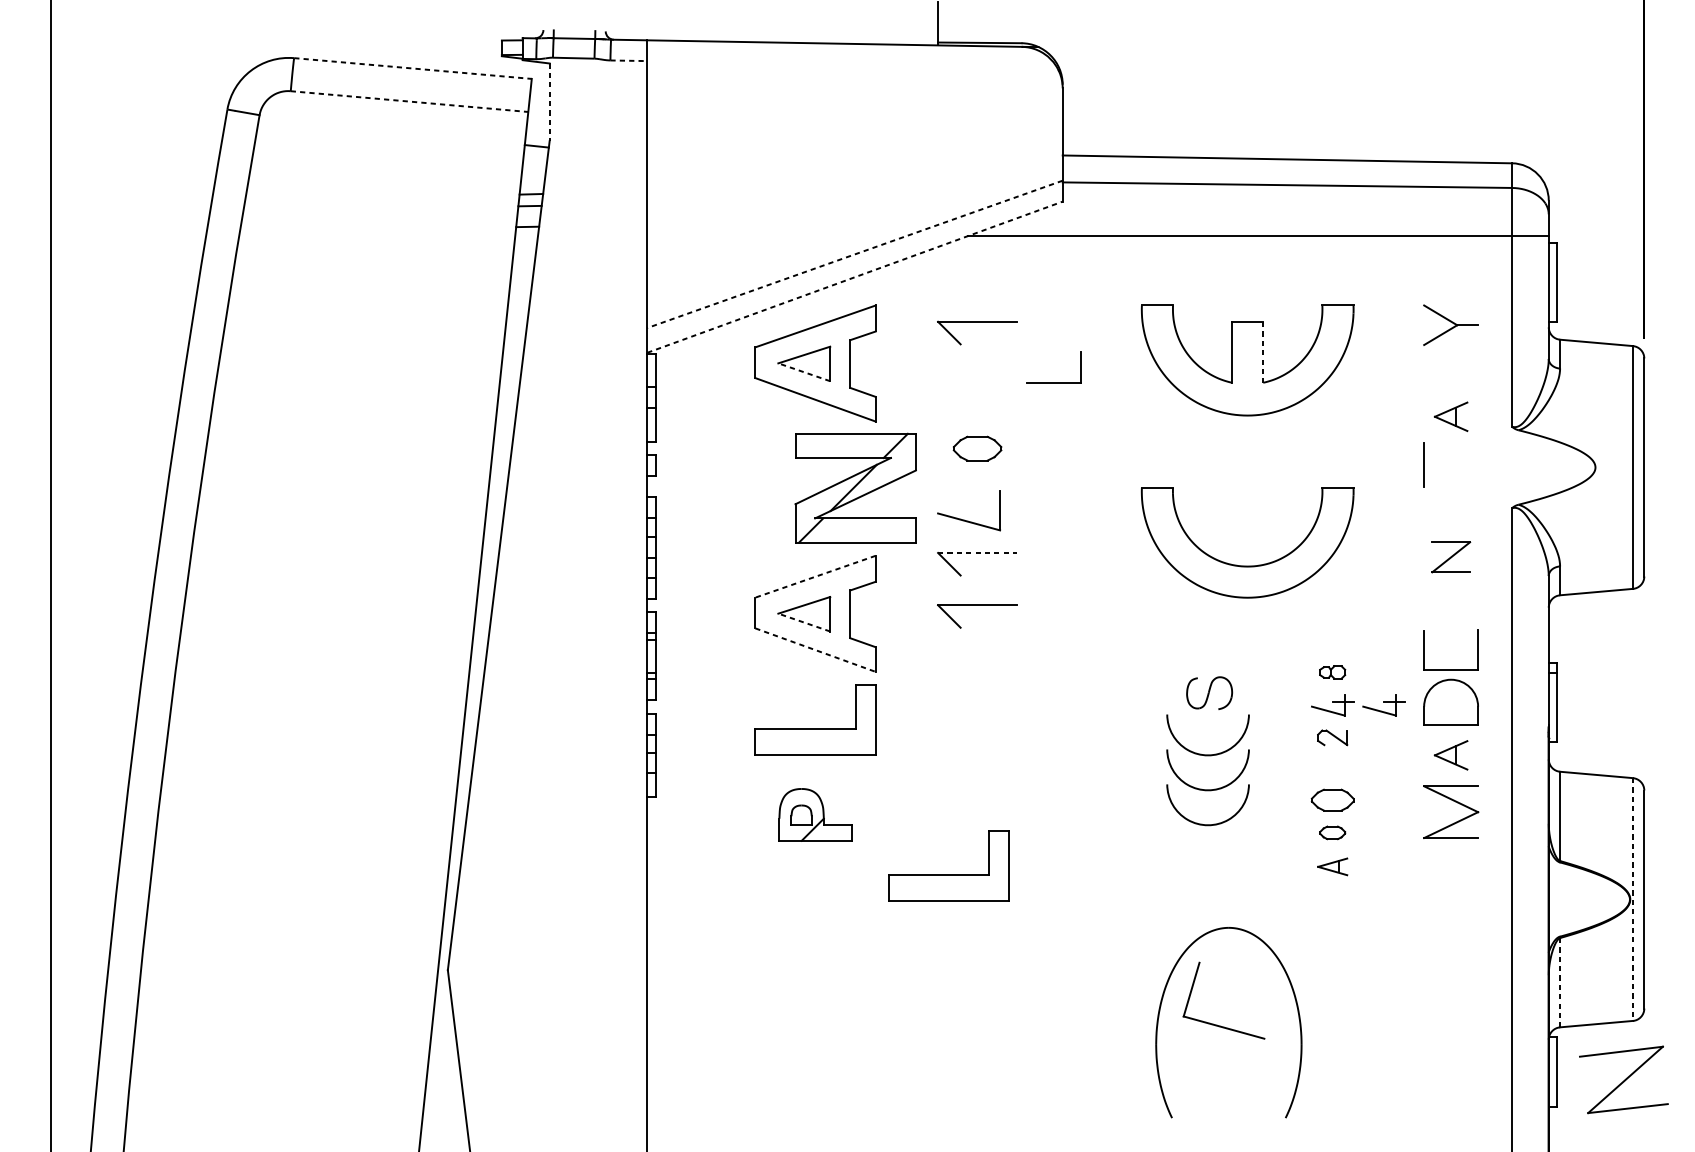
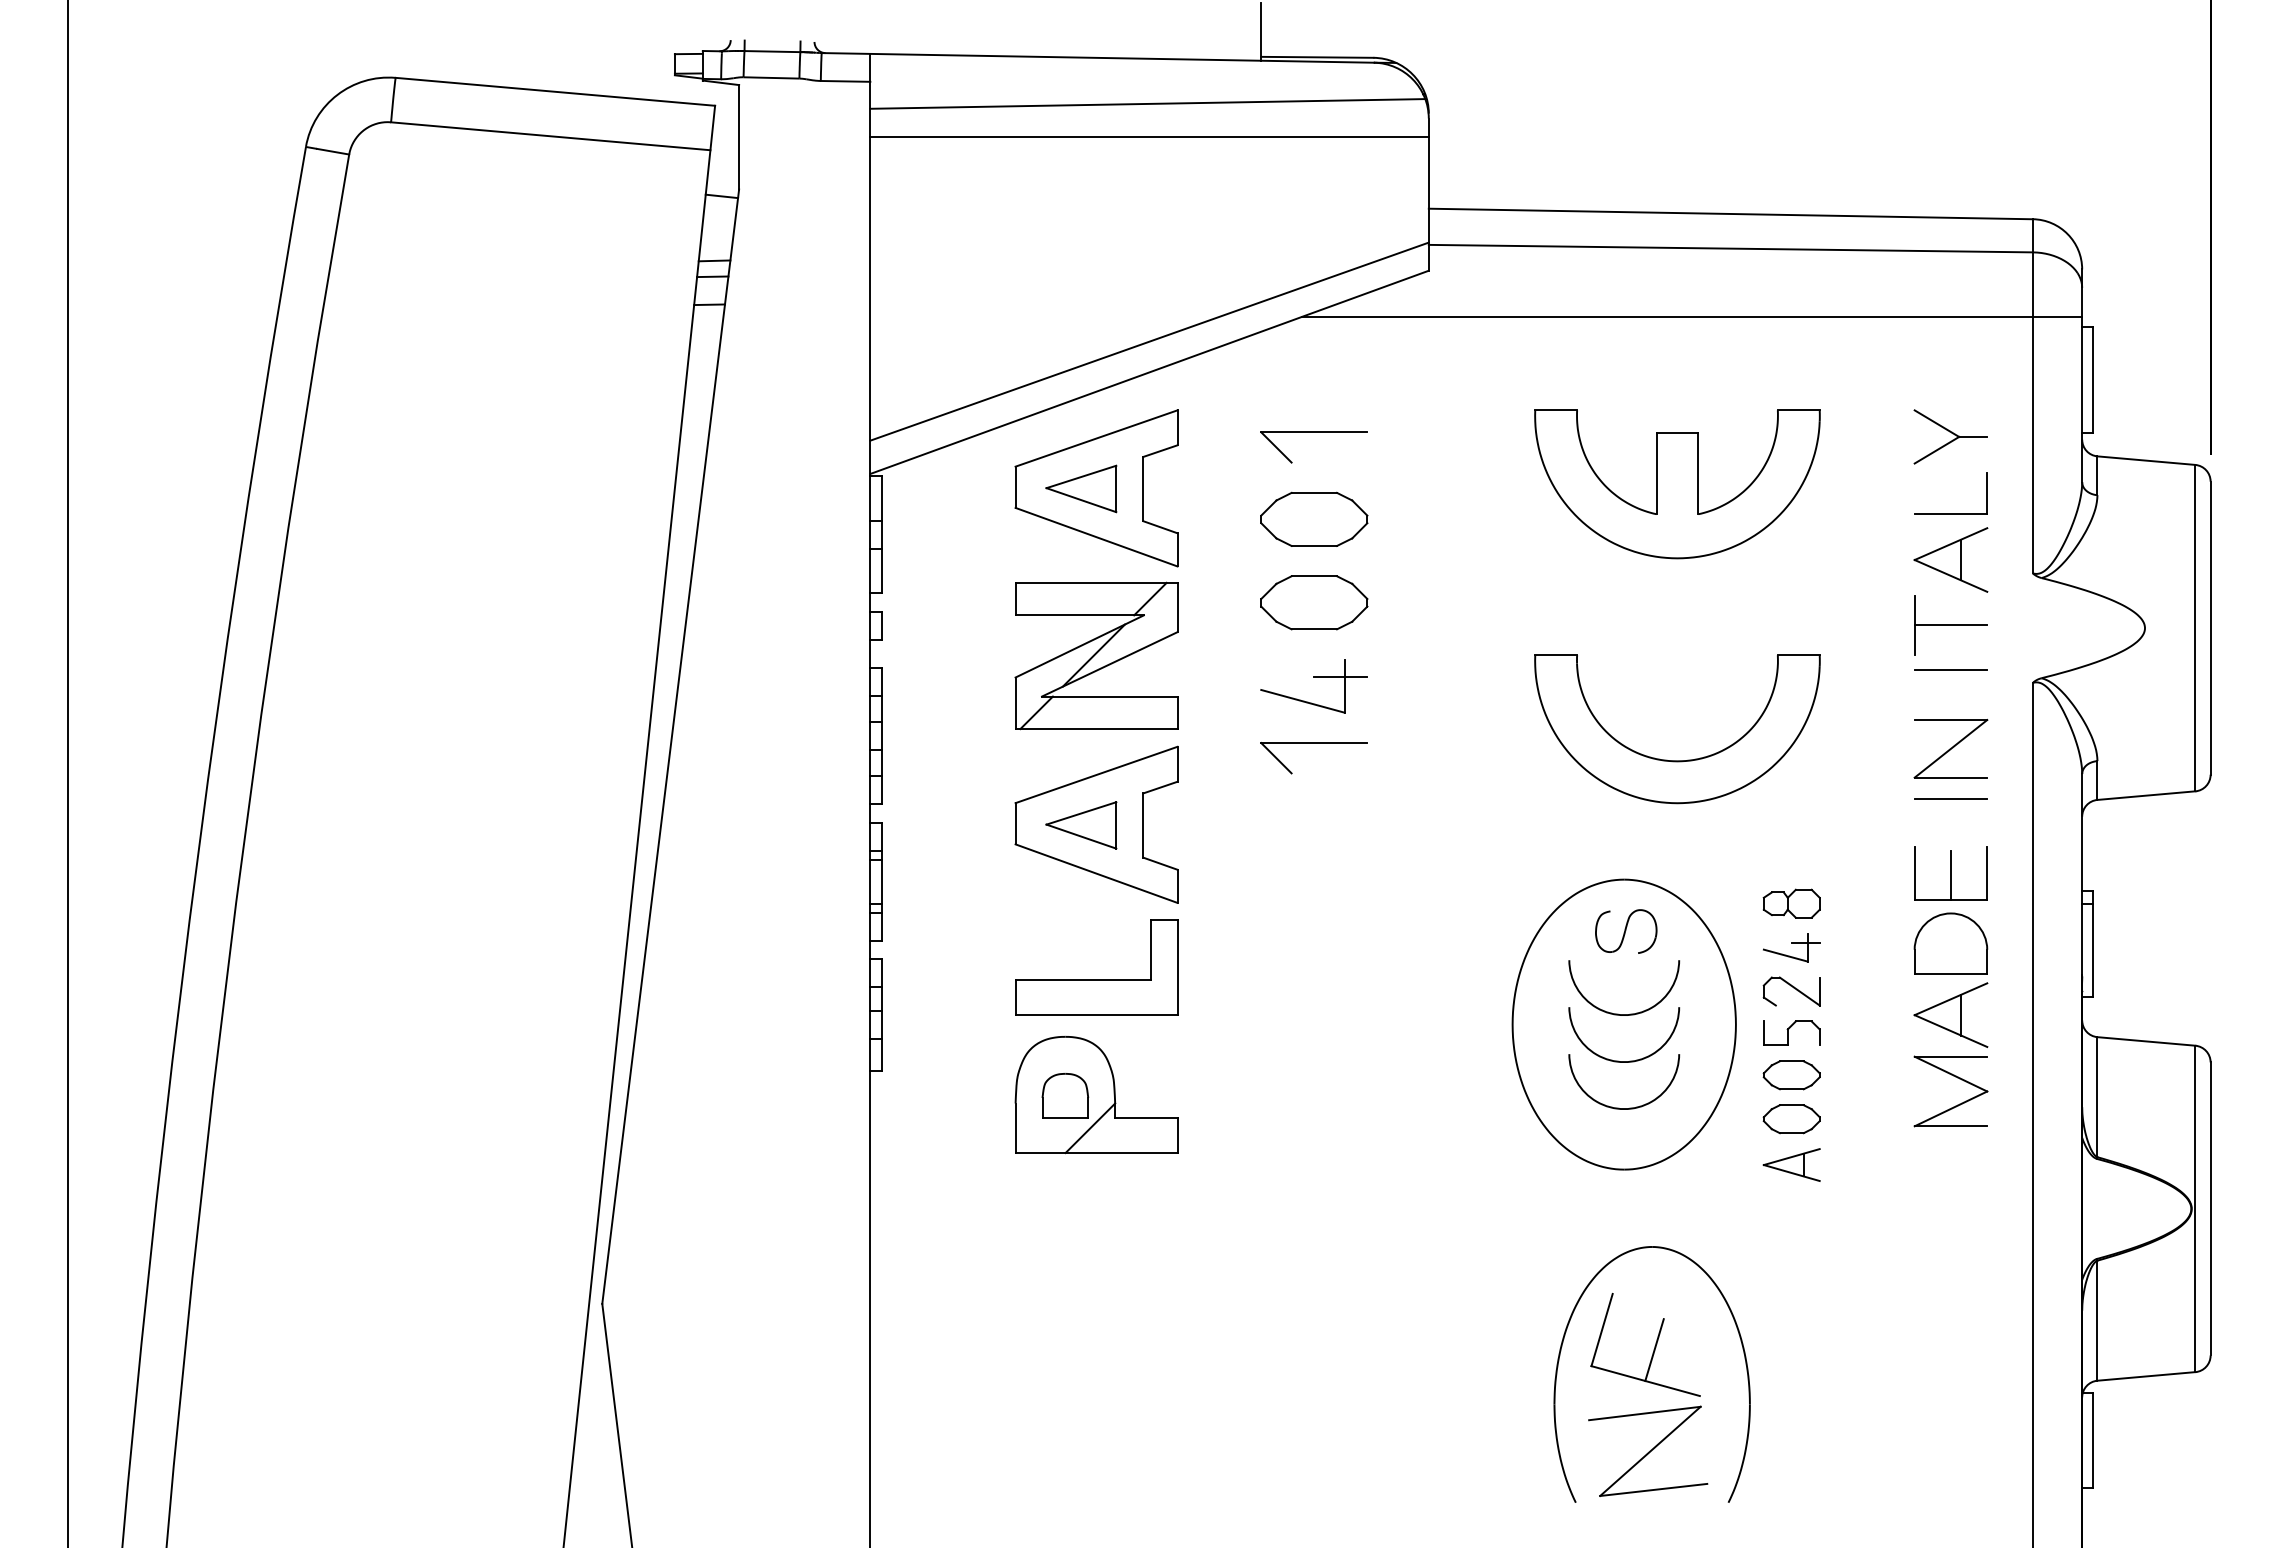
line: (628, 60) -> (845, 81), dashed -> solid
line: (413, 68) -> (555, 91), dashed -> solid
line: (853, 77) -> (1147, 103), added
line: (410, 101) -> (551, 136), dashed -> solid
line: (854, 101) -> (1149, 136), added
line: (549, 102) -> (739, 137), dashed -> solid
line: (854, 254) -> (1149, 341), dashed -> solid
line: (855, 277) -> (1150, 372), dashed -> solid
line: (1263, 352) -> (1698, 473), dashed -> solid
line: (804, 372) -> (1081, 500), dashed -> solid
part: (1053, 382) -> (1950, 513), moved
part: (977, 385) -> (1314, 518), added
part: (1450, 416) -> (1950, 559), size x1.67
part: (977, 448) -> (1314, 602), size x1.67
line: (1450, 465) -> (1950, 625), added
part: (855, 487) -> (1096, 655), moved
line: (1450, 499) -> (1950, 670), added
line: (997, 504) -> (1340, 677), added
line: (977, 553) -> (1314, 743), dashed -> solid
part: (1450, 557) -> (1950, 748), size x1.43
line: (815, 576) -> (1096, 774), dashed -> solid
line: (1450, 594) -> (1950, 799), added
part: (976, 605) -> (1313, 813), removed
line: (804, 622) -> (1081, 836), dashed -> solid
line: (816, 650) -> (1097, 873), dashed -> solid
line: (1450, 651) -> (1950, 875), added
part: (1332, 672) -> (1791, 903), size x1.67
part: (1383, 705) -> (1860, 947), removed
part: (1332, 737) -> (1791, 991), size x1.43
part: (1450, 754) -> (1950, 1014), size x1.67
part: (1207, 762) -> (1623, 1024), added
part: (1332, 768) -> (1791, 1032), added
part: (815, 815) -> (1096, 1095), size x1.67
part: (1332, 833) -> (1791, 1119), size x1.67
part: (1332, 866) -> (1791, 1164), size x1.43
part: (948, 874) -> (1275, 1175), removed
line: (1633, 899) -> (2195, 1209), dashed -> solid
line: (1560, 983) -> (2097, 1321), dashed -> solid
line: (1230, 1004) -> (1654, 1350), added
part: (1624, 1079) -> (1648, 1450), moved

